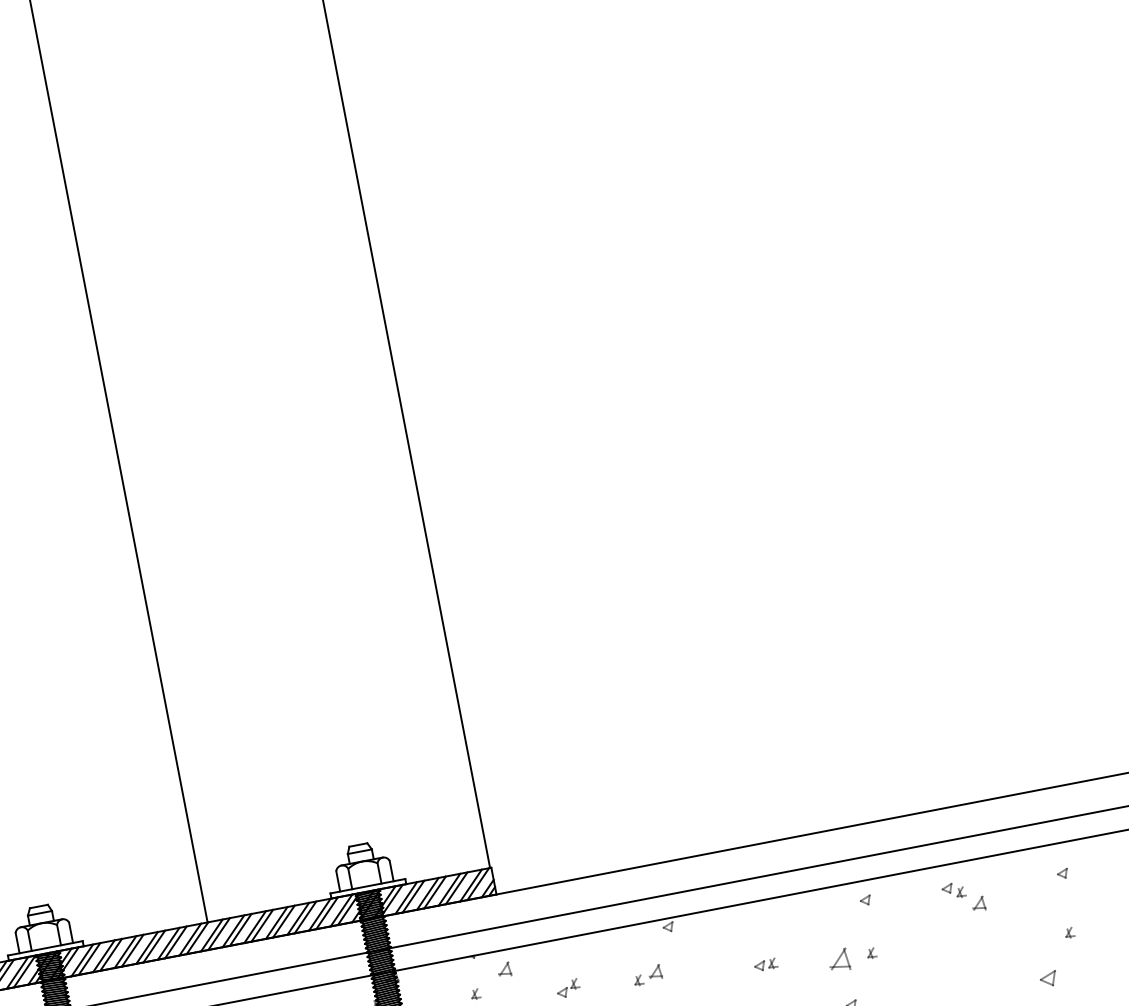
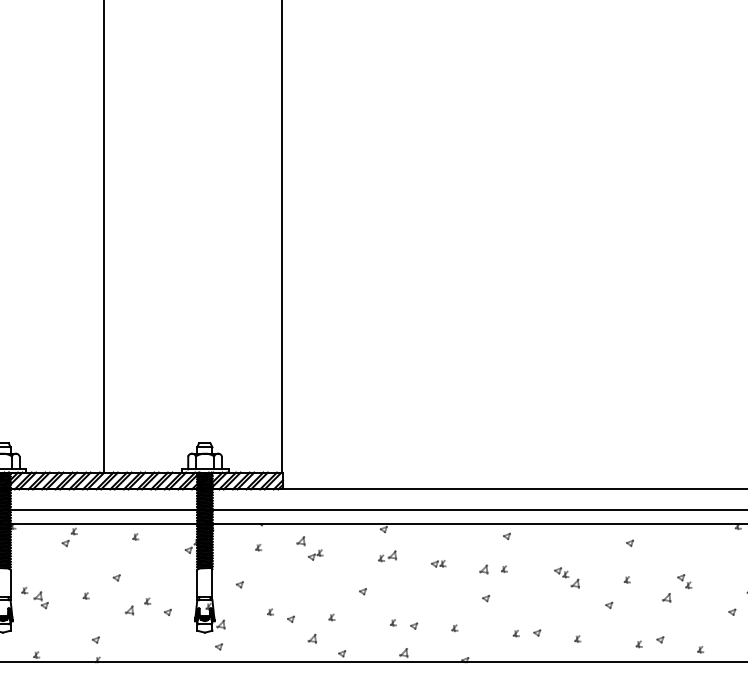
part: (962, 896) -> (566, 577), moved
part: (838, 960) -> (483, 569), size x0.62
part: (503, 970) -> (300, 541), moved
part: (647, 975) -> (387, 556), moved
part: (1048, 977) -> (609, 604), size x0.62

